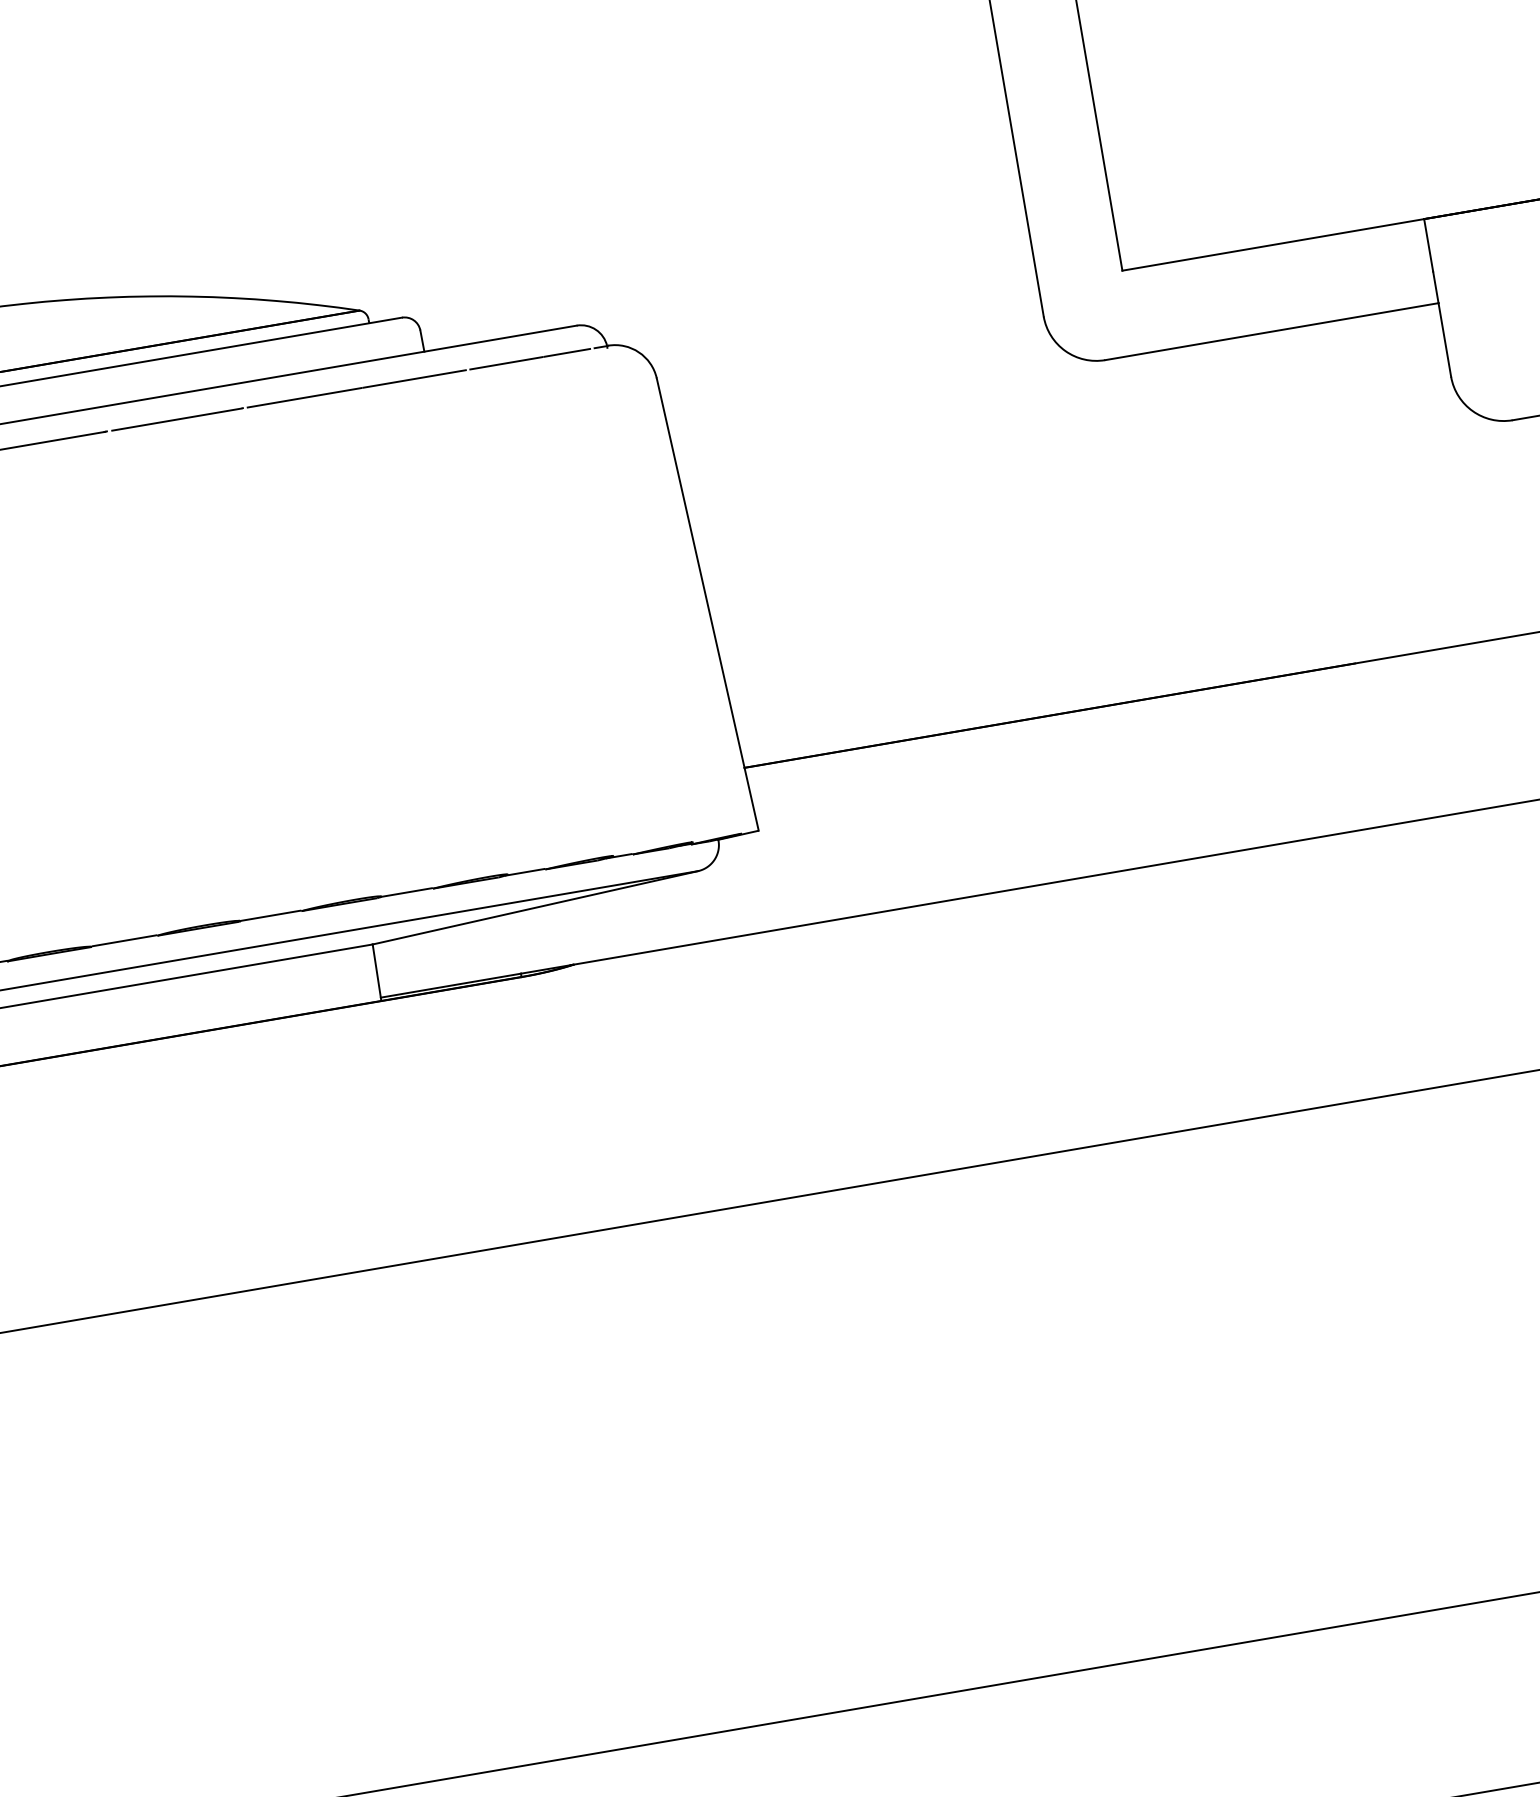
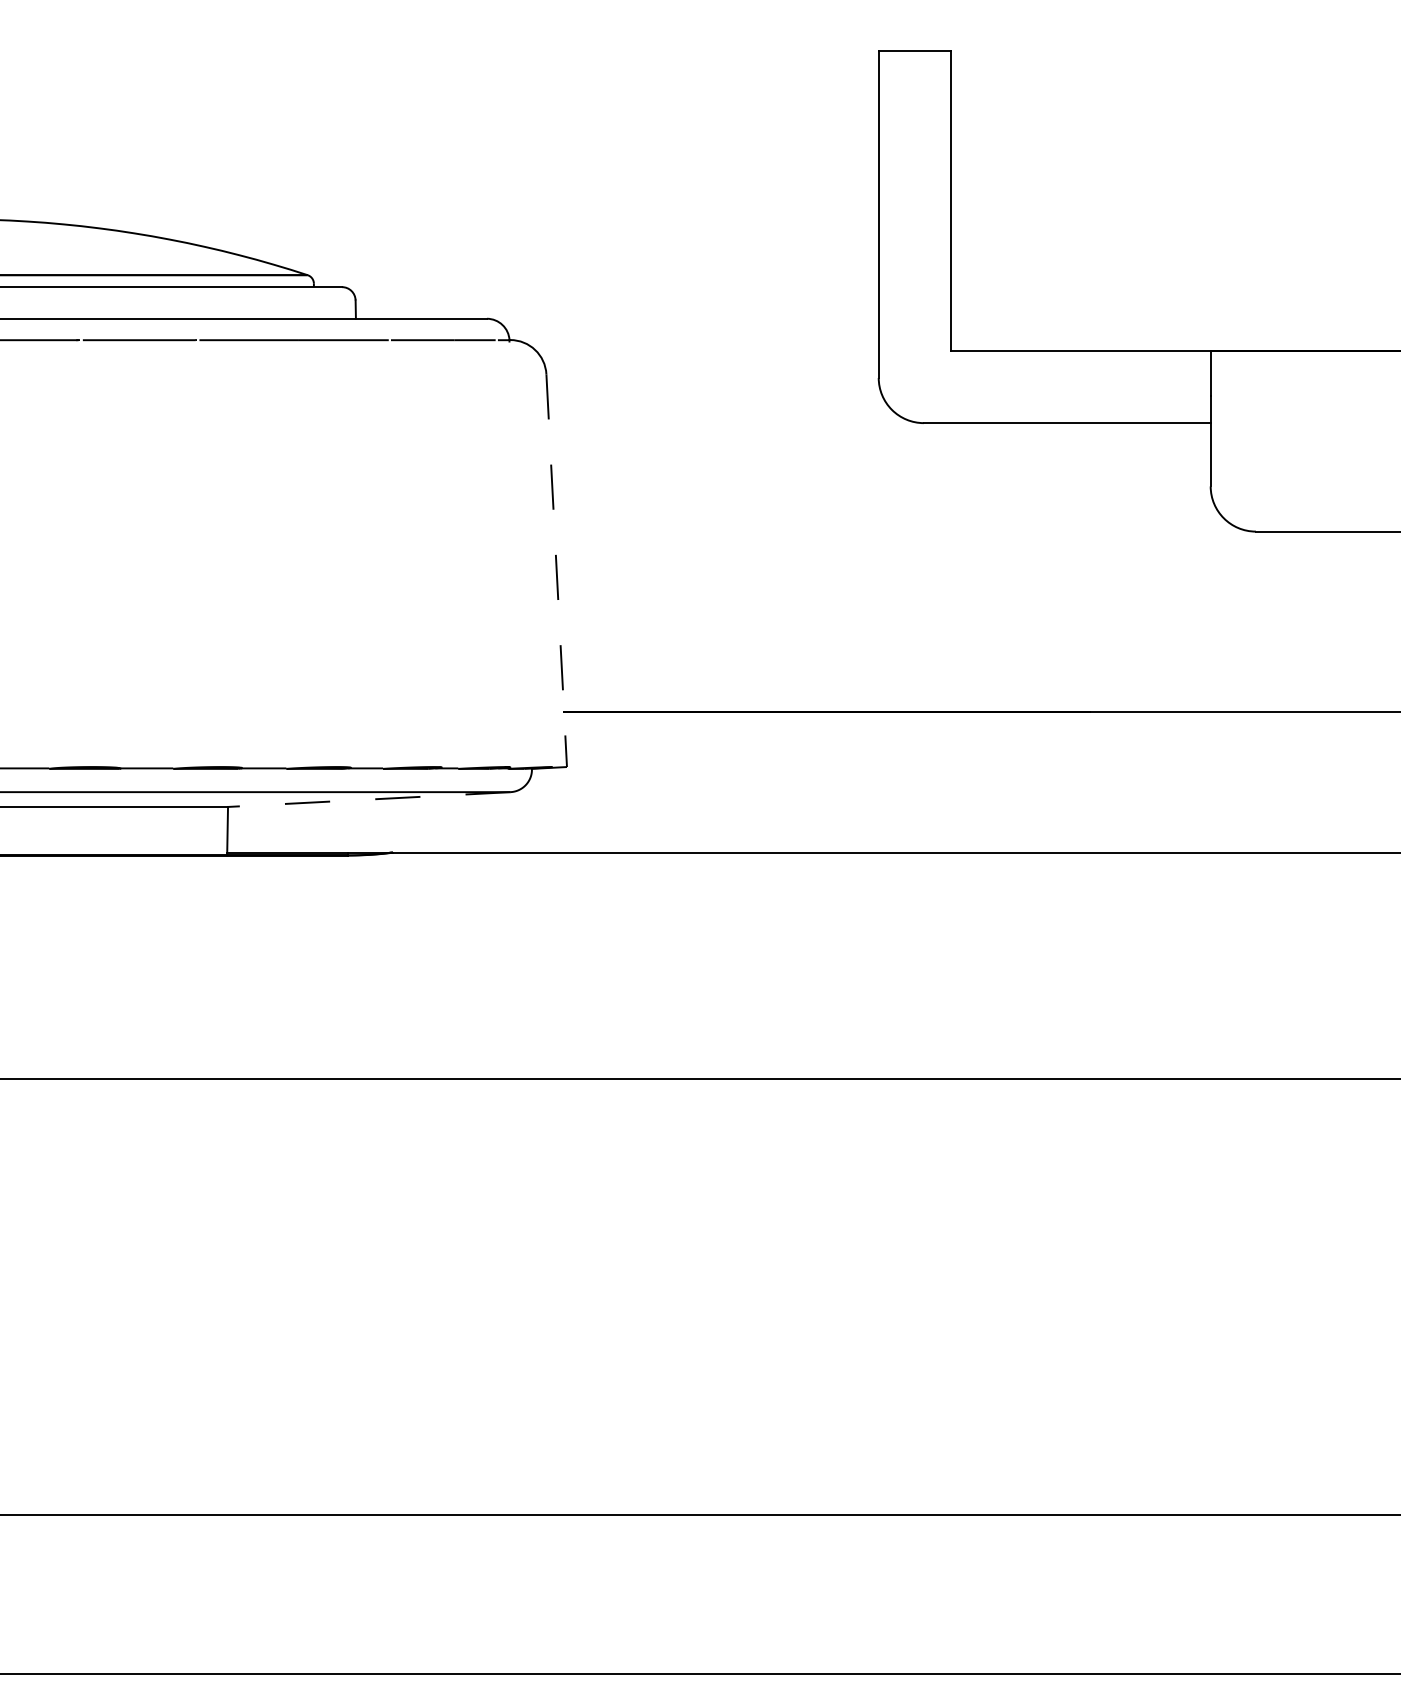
line: (707, 604) -> (556, 570), solid -> dashed
line: (535, 907) -> (369, 799), solid -> dashed

